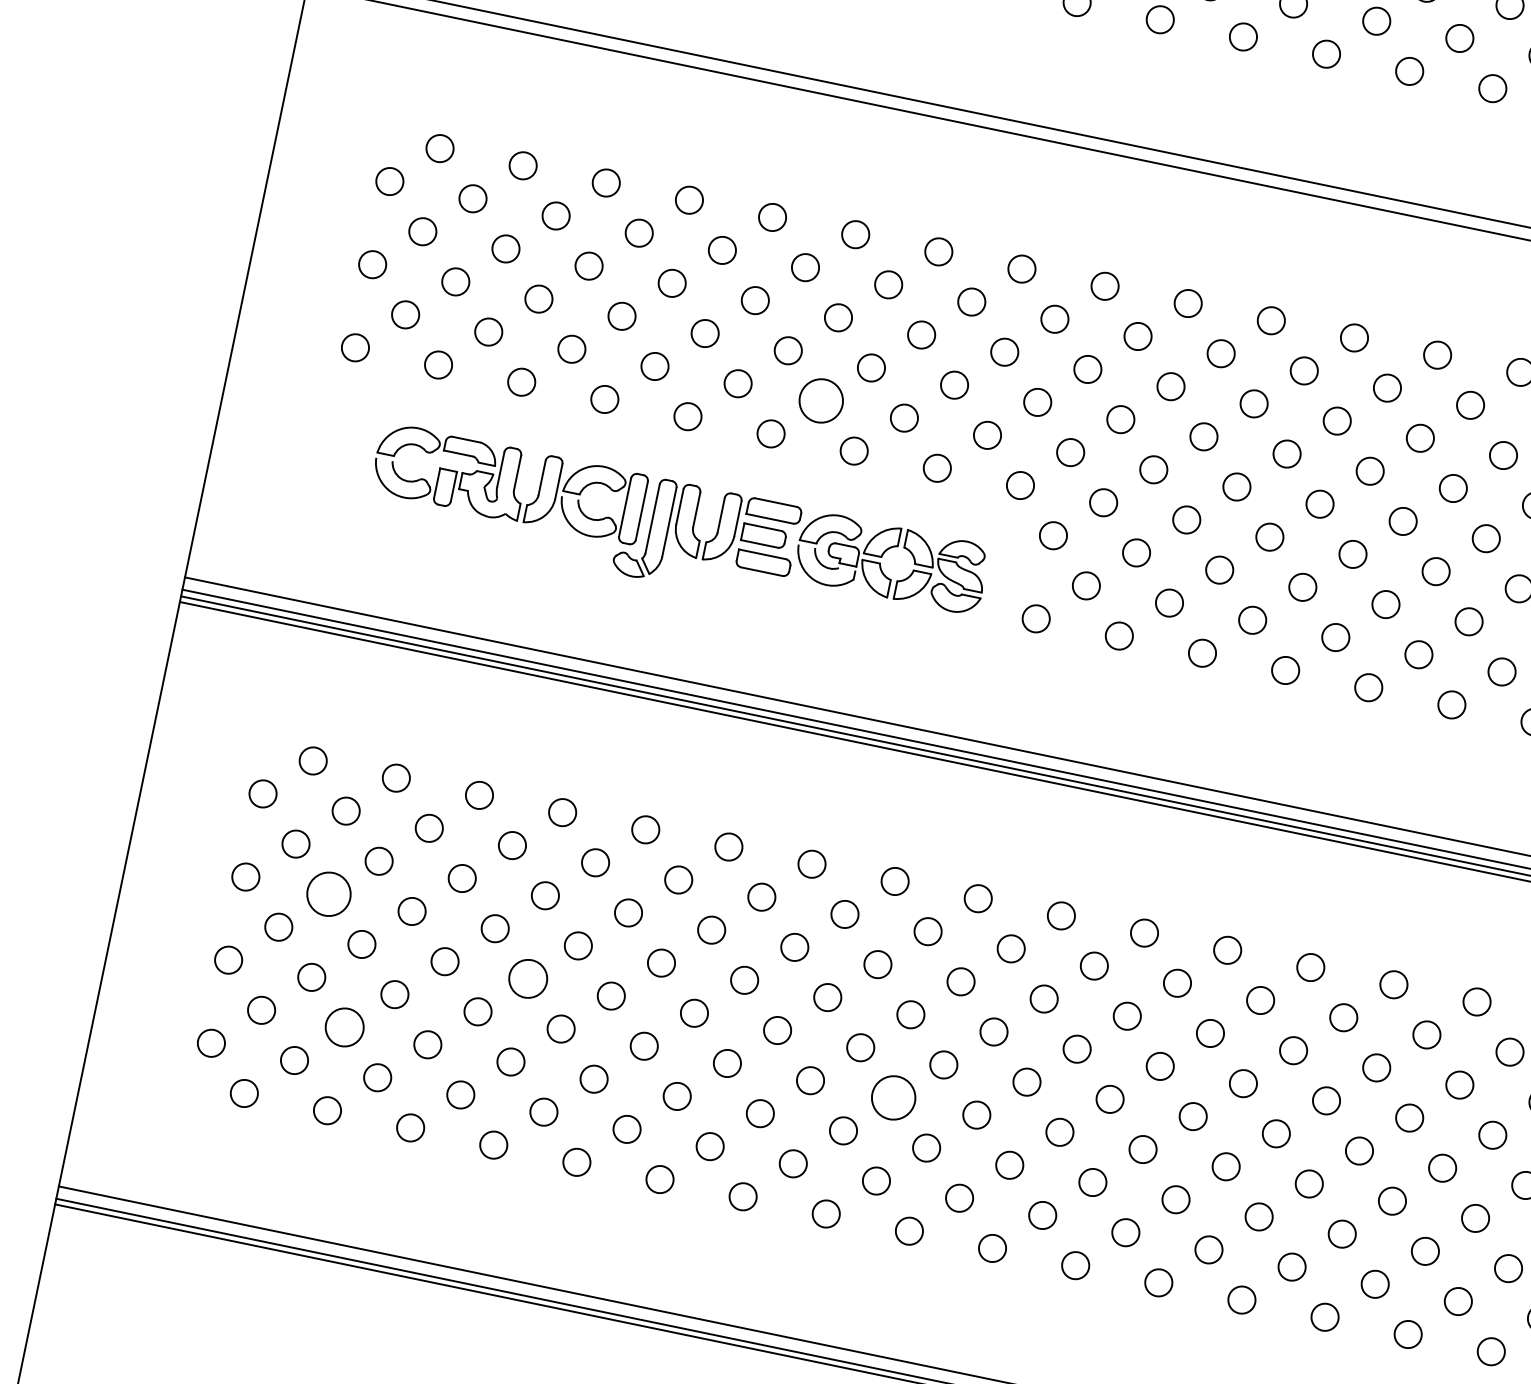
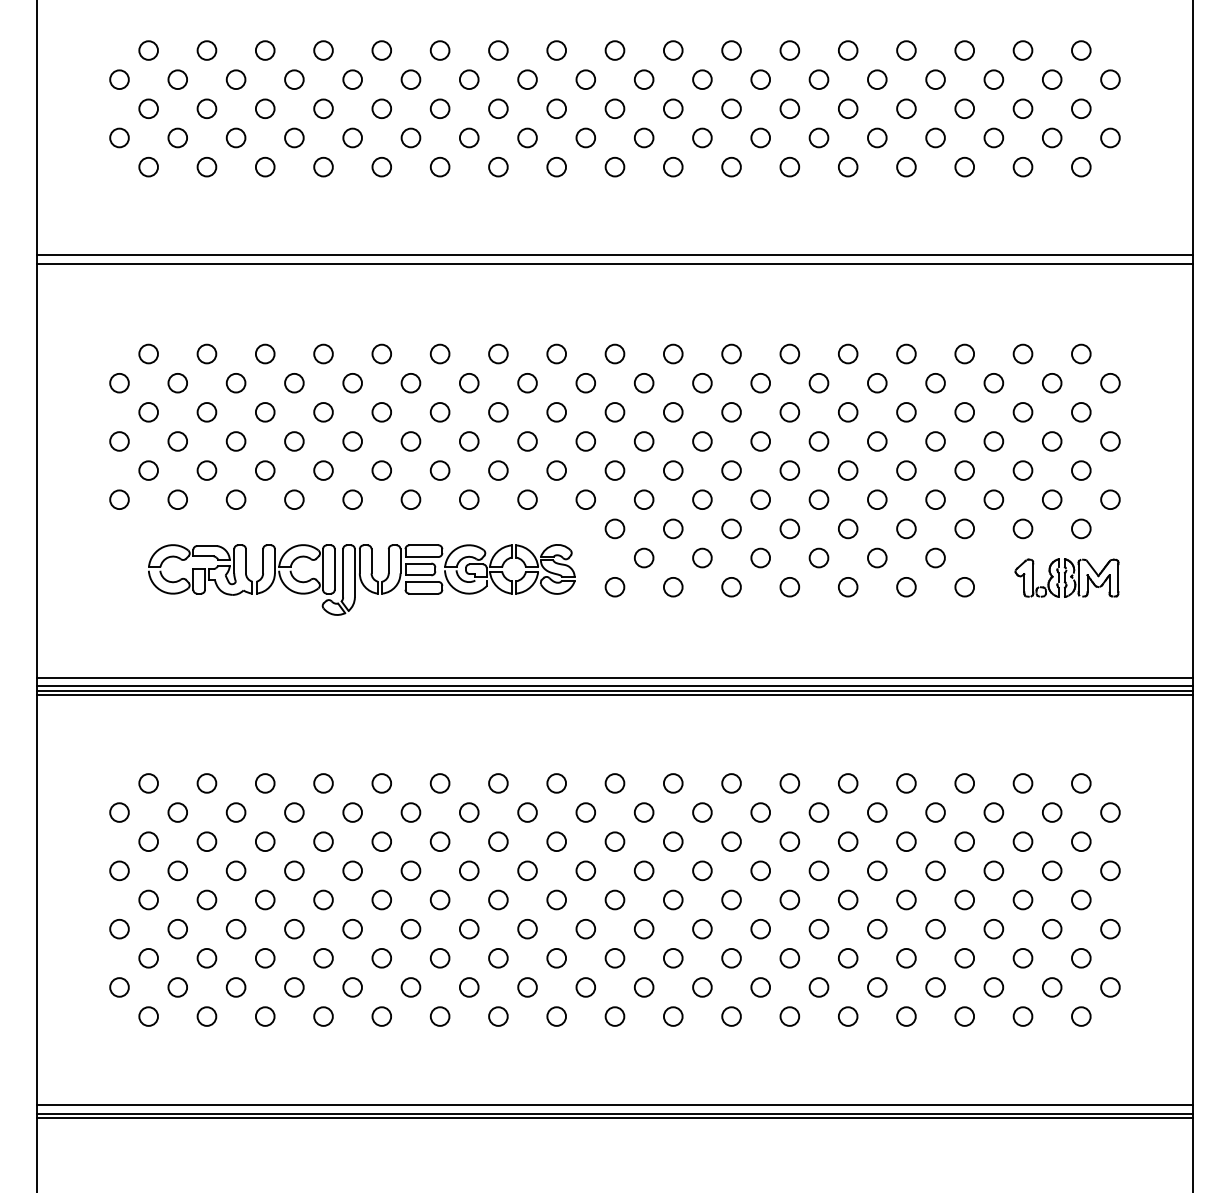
circle: (820, 400) -> (439, 470), size x0.62
circle: (328, 893) -> (177, 870), size x0.62
circle: (528, 978) -> (323, 899), size x0.71
circle: (344, 1027) -> (206, 958), size x0.71
circle: (893, 1096) -> (585, 928), size x0.62

